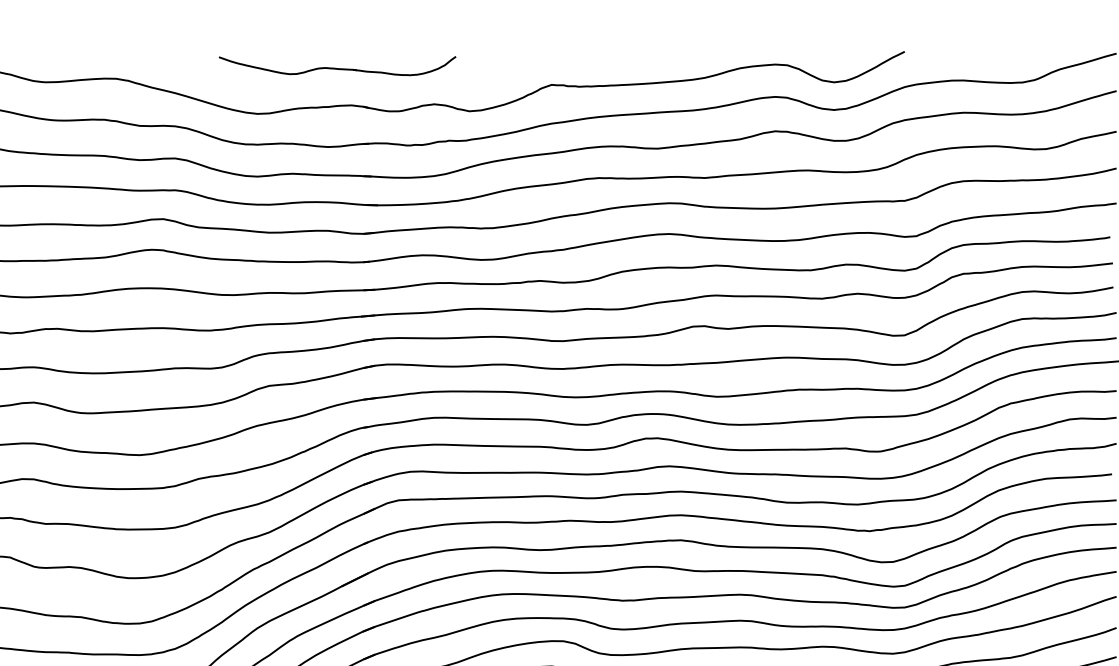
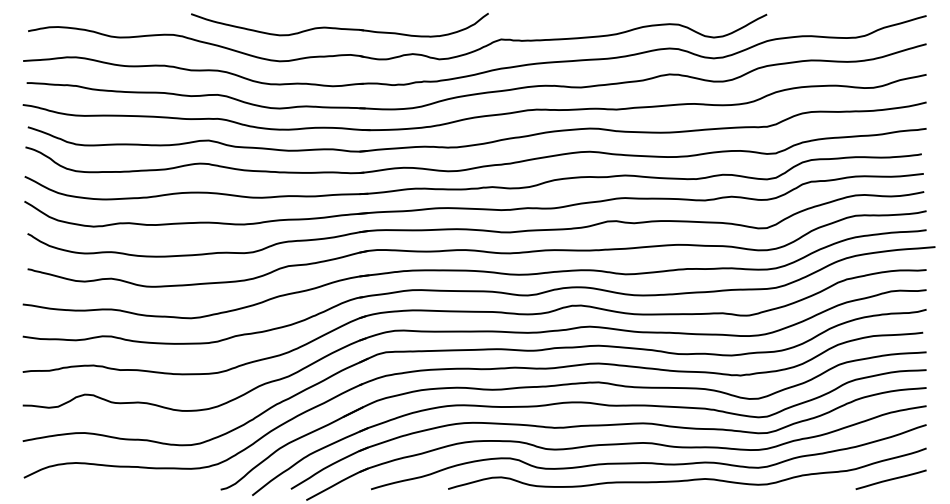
part: (336, 66) -> (339, 25), size x1.67

